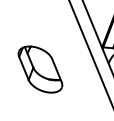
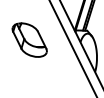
part: (40, 68) -> (29, 39), moved

